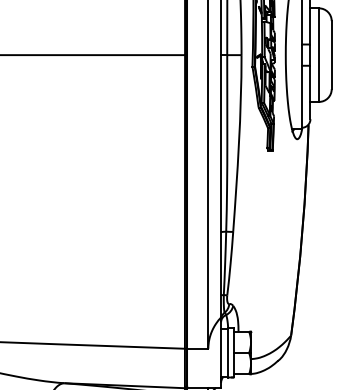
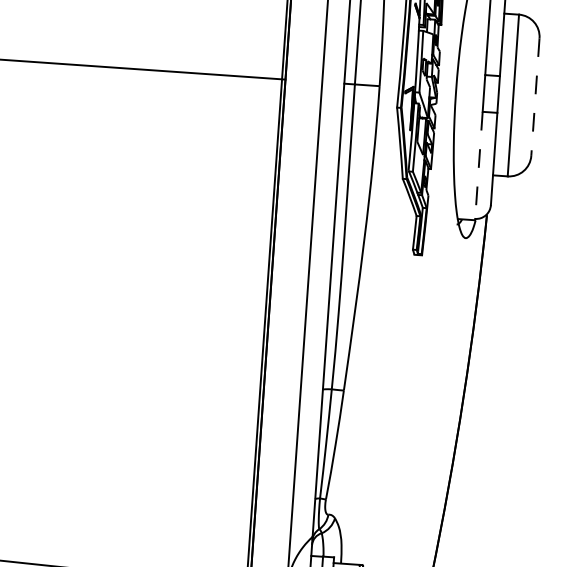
line: (331, 55) -> (534, 97), solid -> dashed
line: (301, 96) -> (478, 164), solid -> dashed

